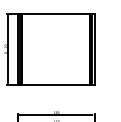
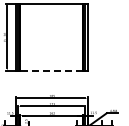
line: (55, 85) -> (51, 70), solid -> dashed

